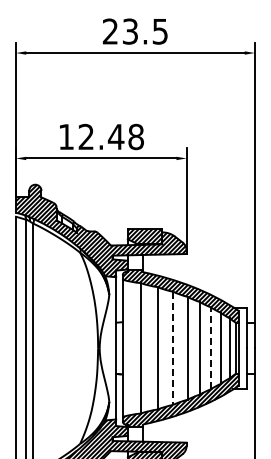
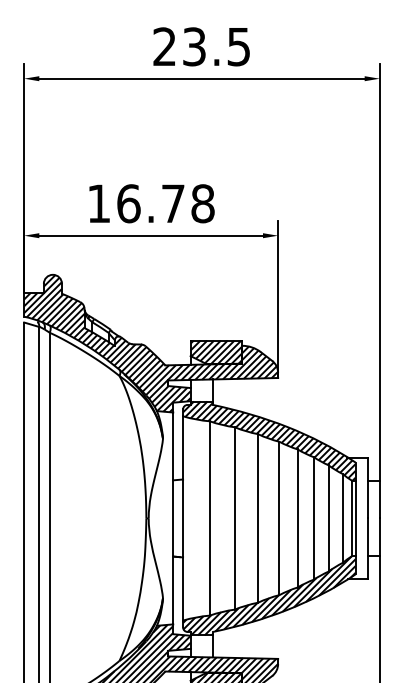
text: (101, 136) -> (151, 203), 12.48 -> 16.78
line: (210, 347) -> (313, 517), dashed -> solid
line: (173, 348) -> (258, 518), dashed -> solid

